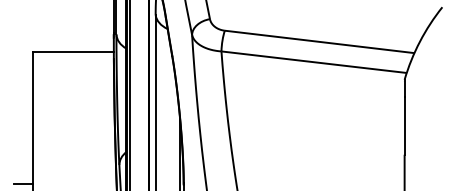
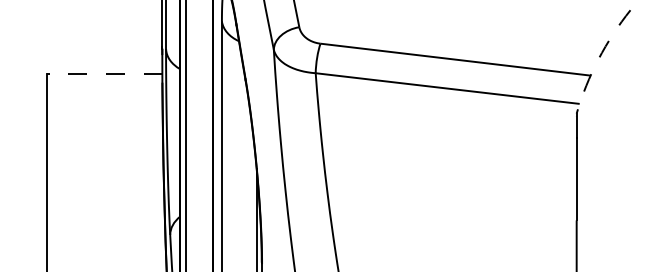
arc: (419, 41) -> (598, 59), solid -> dashed
line: (73, 52) -> (104, 74), solid -> dashed
line: (22, 183) -> (32, 261), removed

